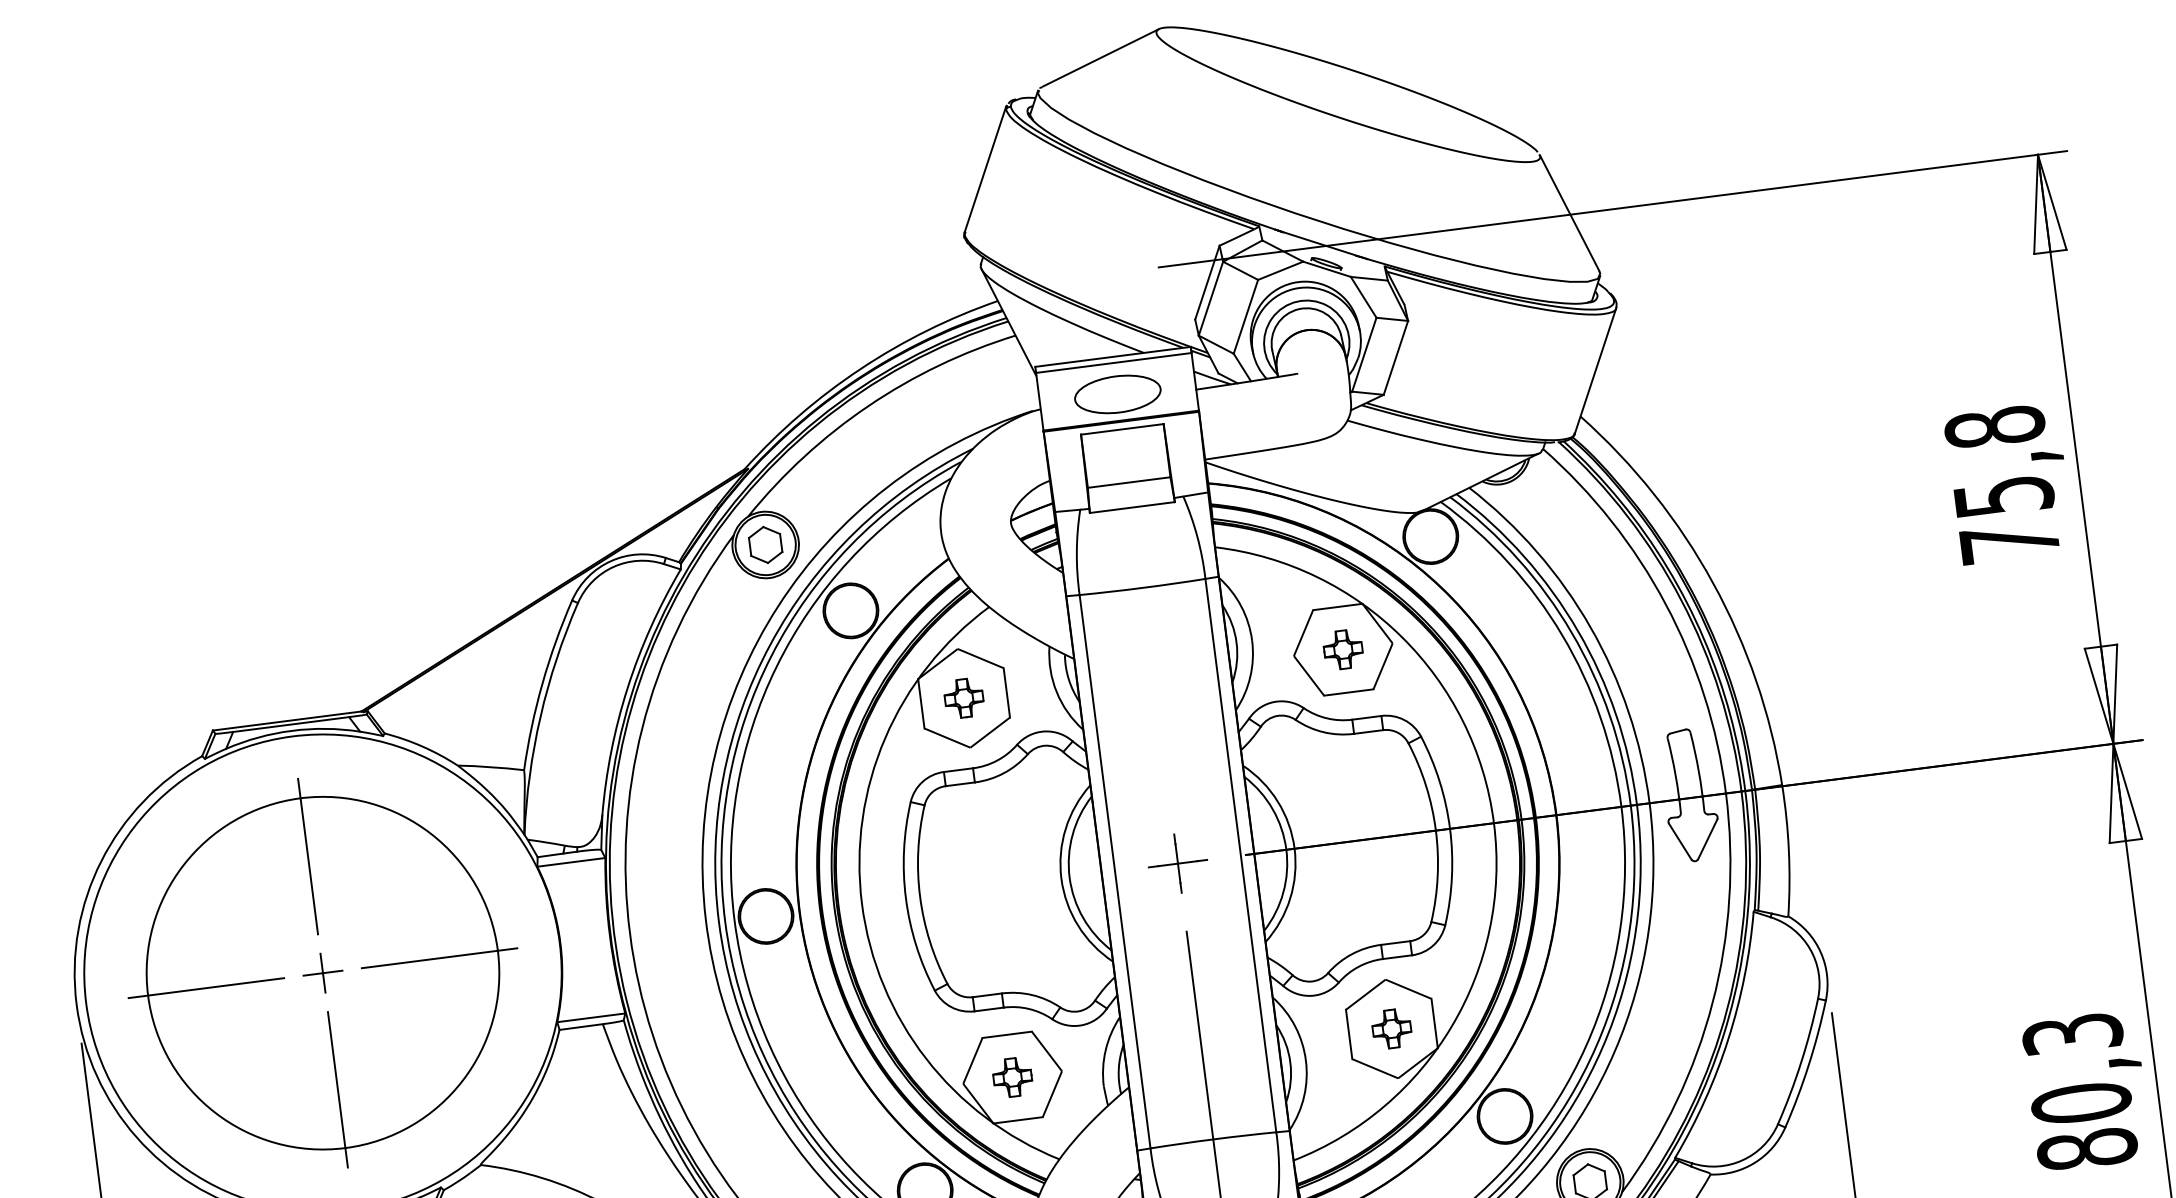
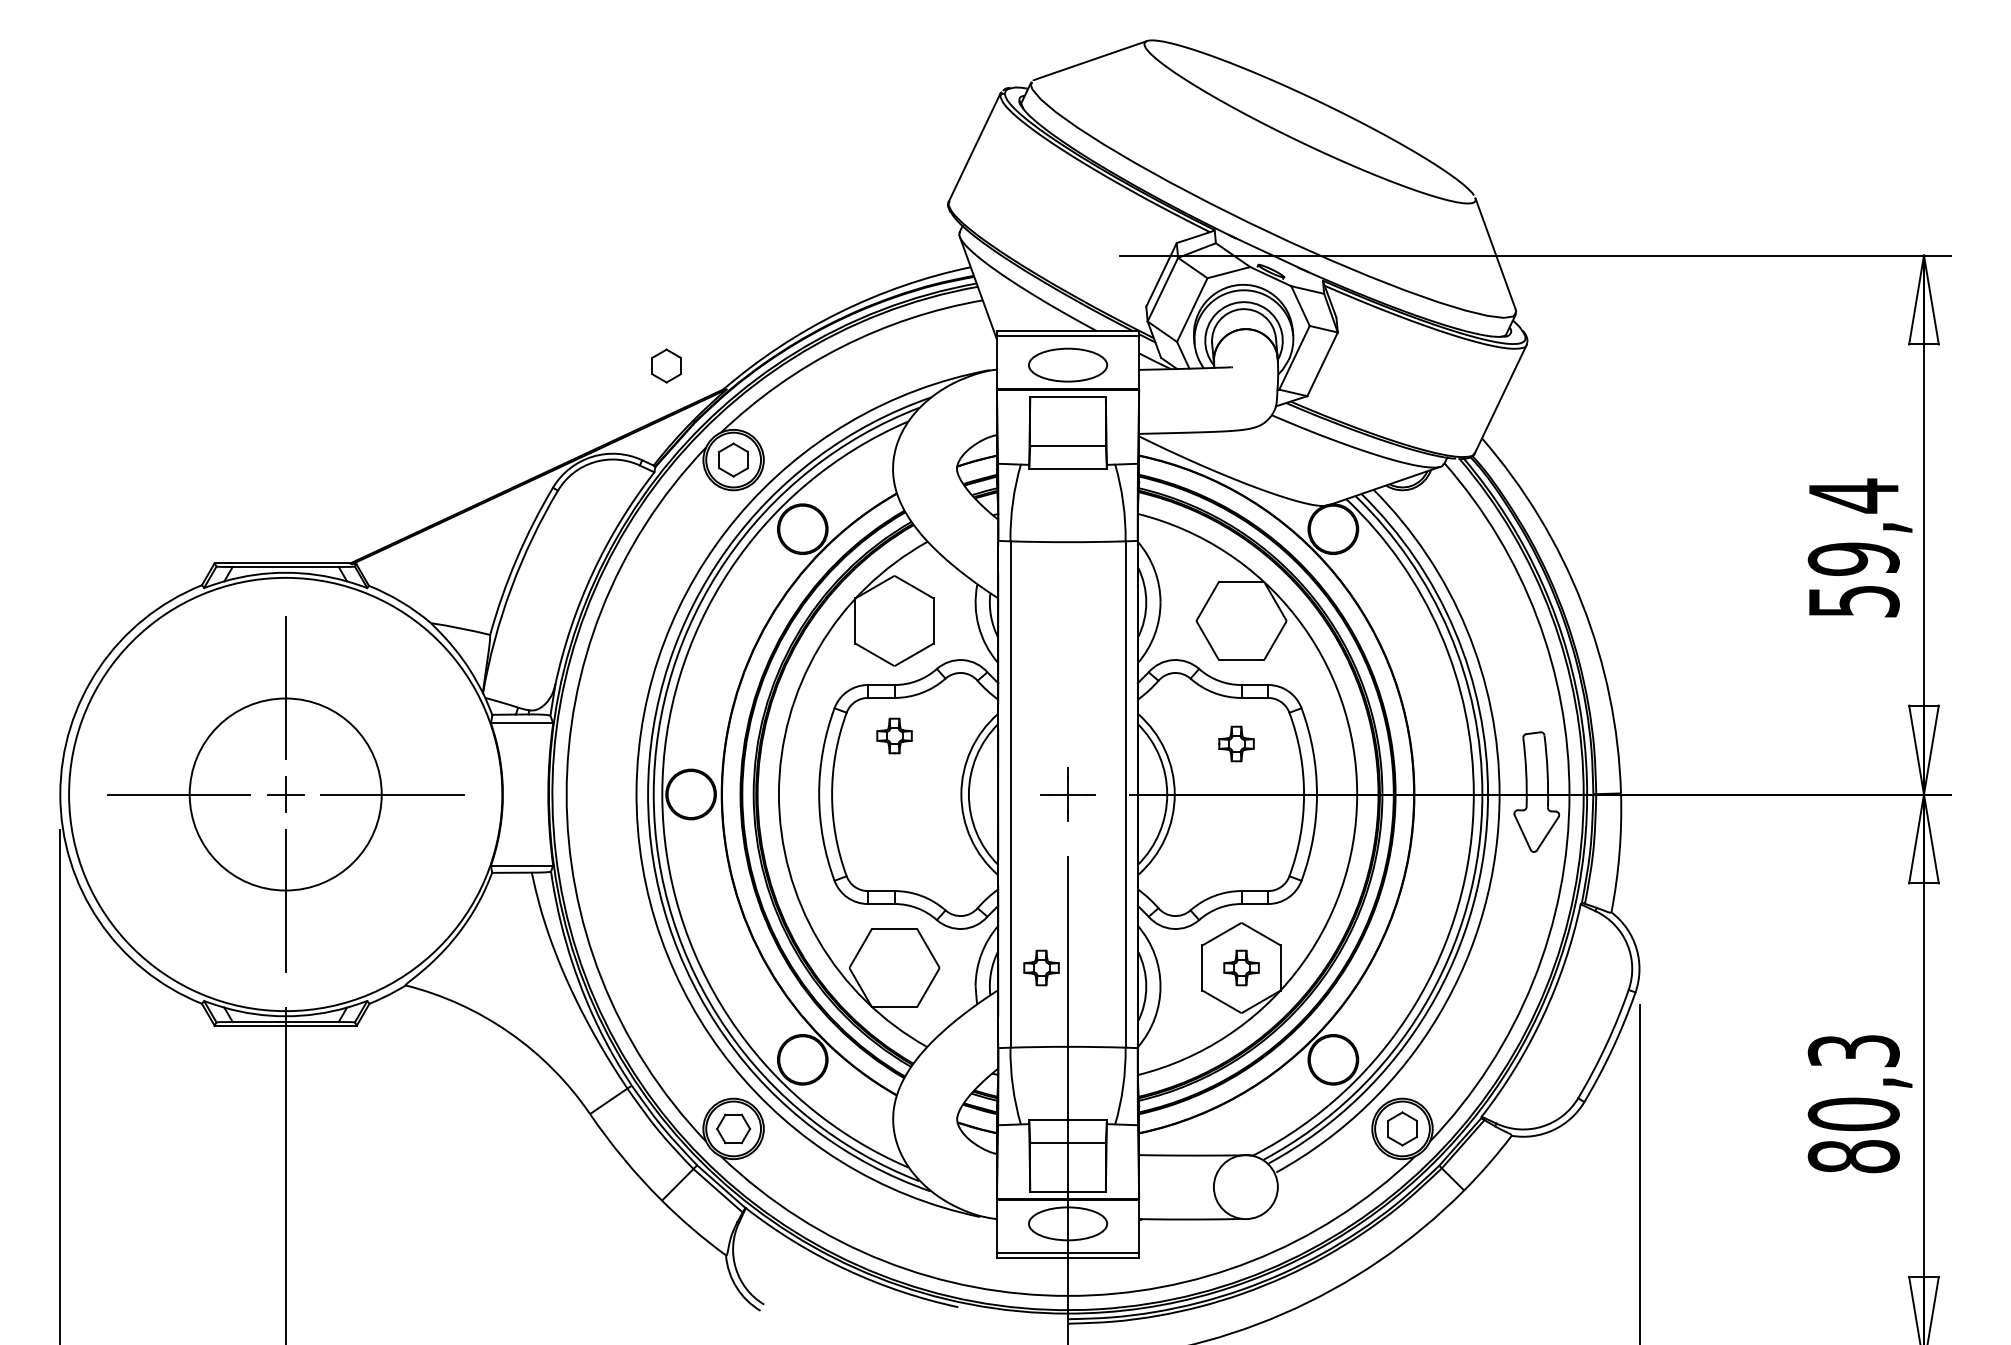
part: (679, 451) -> (666, 365), added
text: (2001, 483) -> (1853, 547), 75,8 -> 59,4
part: (1343, 649) -> (1236, 743), moved
part: (963, 697) -> (894, 735), moved
circle: (322, 973) -> (285, 794), size x0.6
part: (1012, 1077) -> (1041, 967), moved

